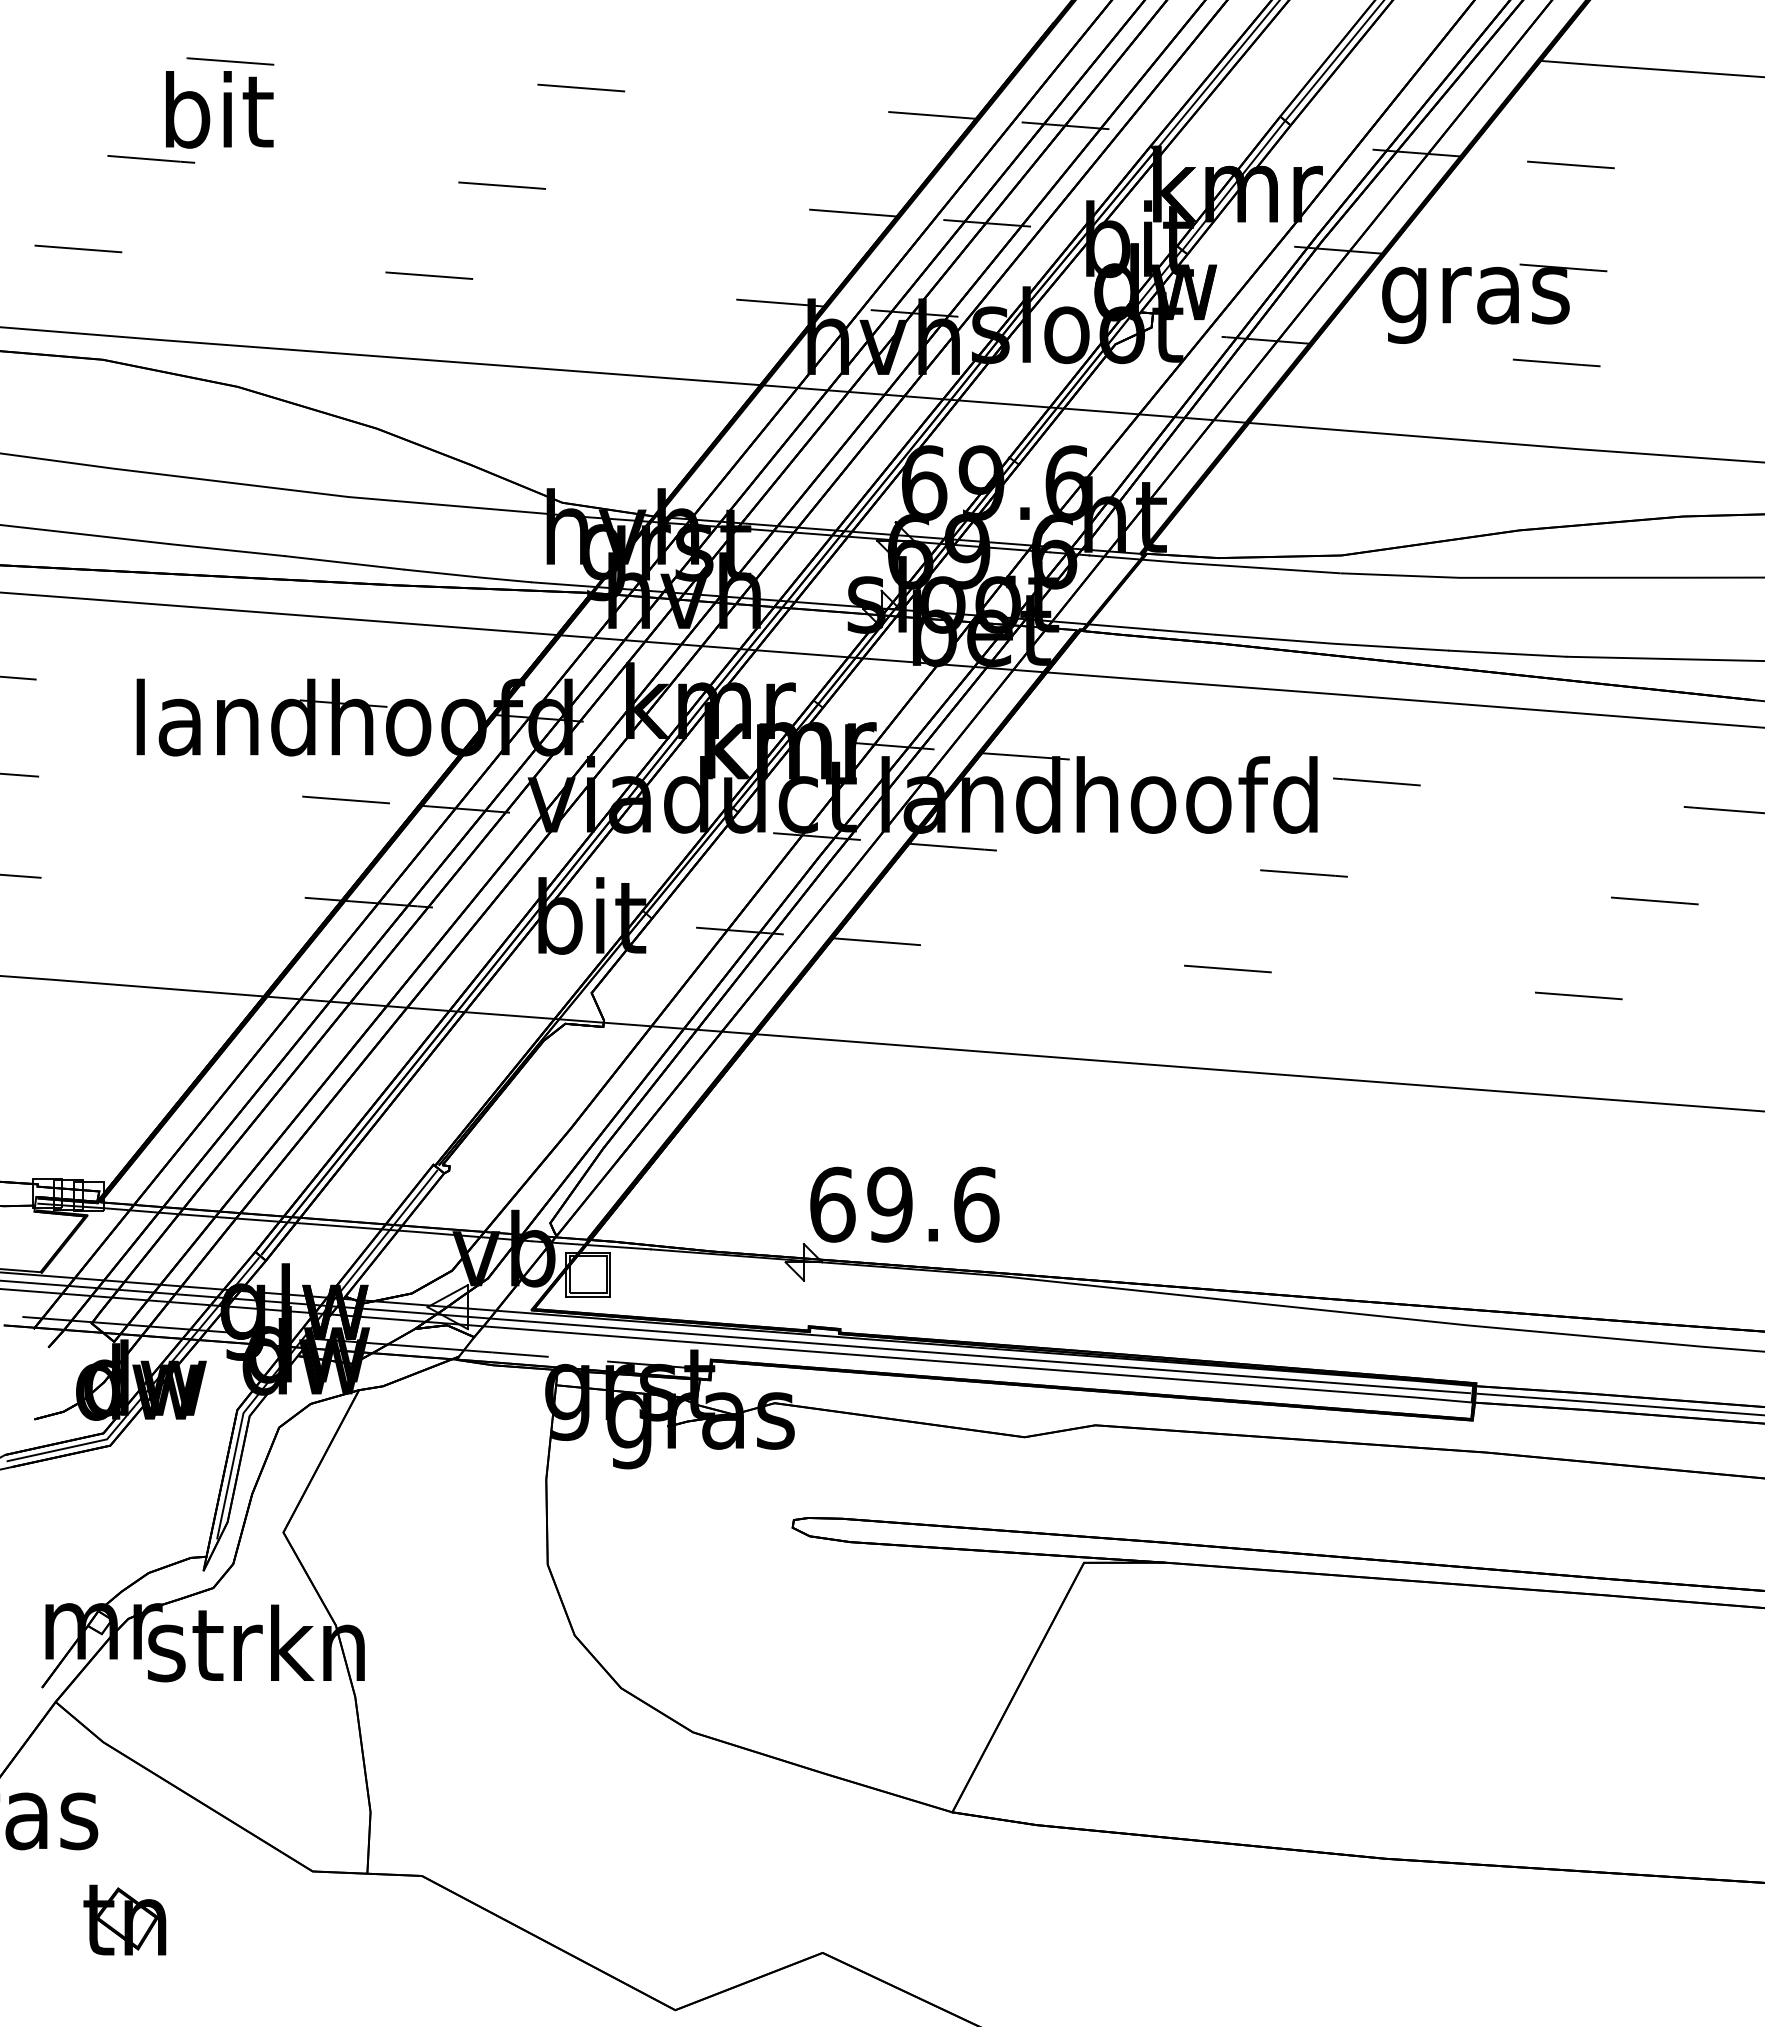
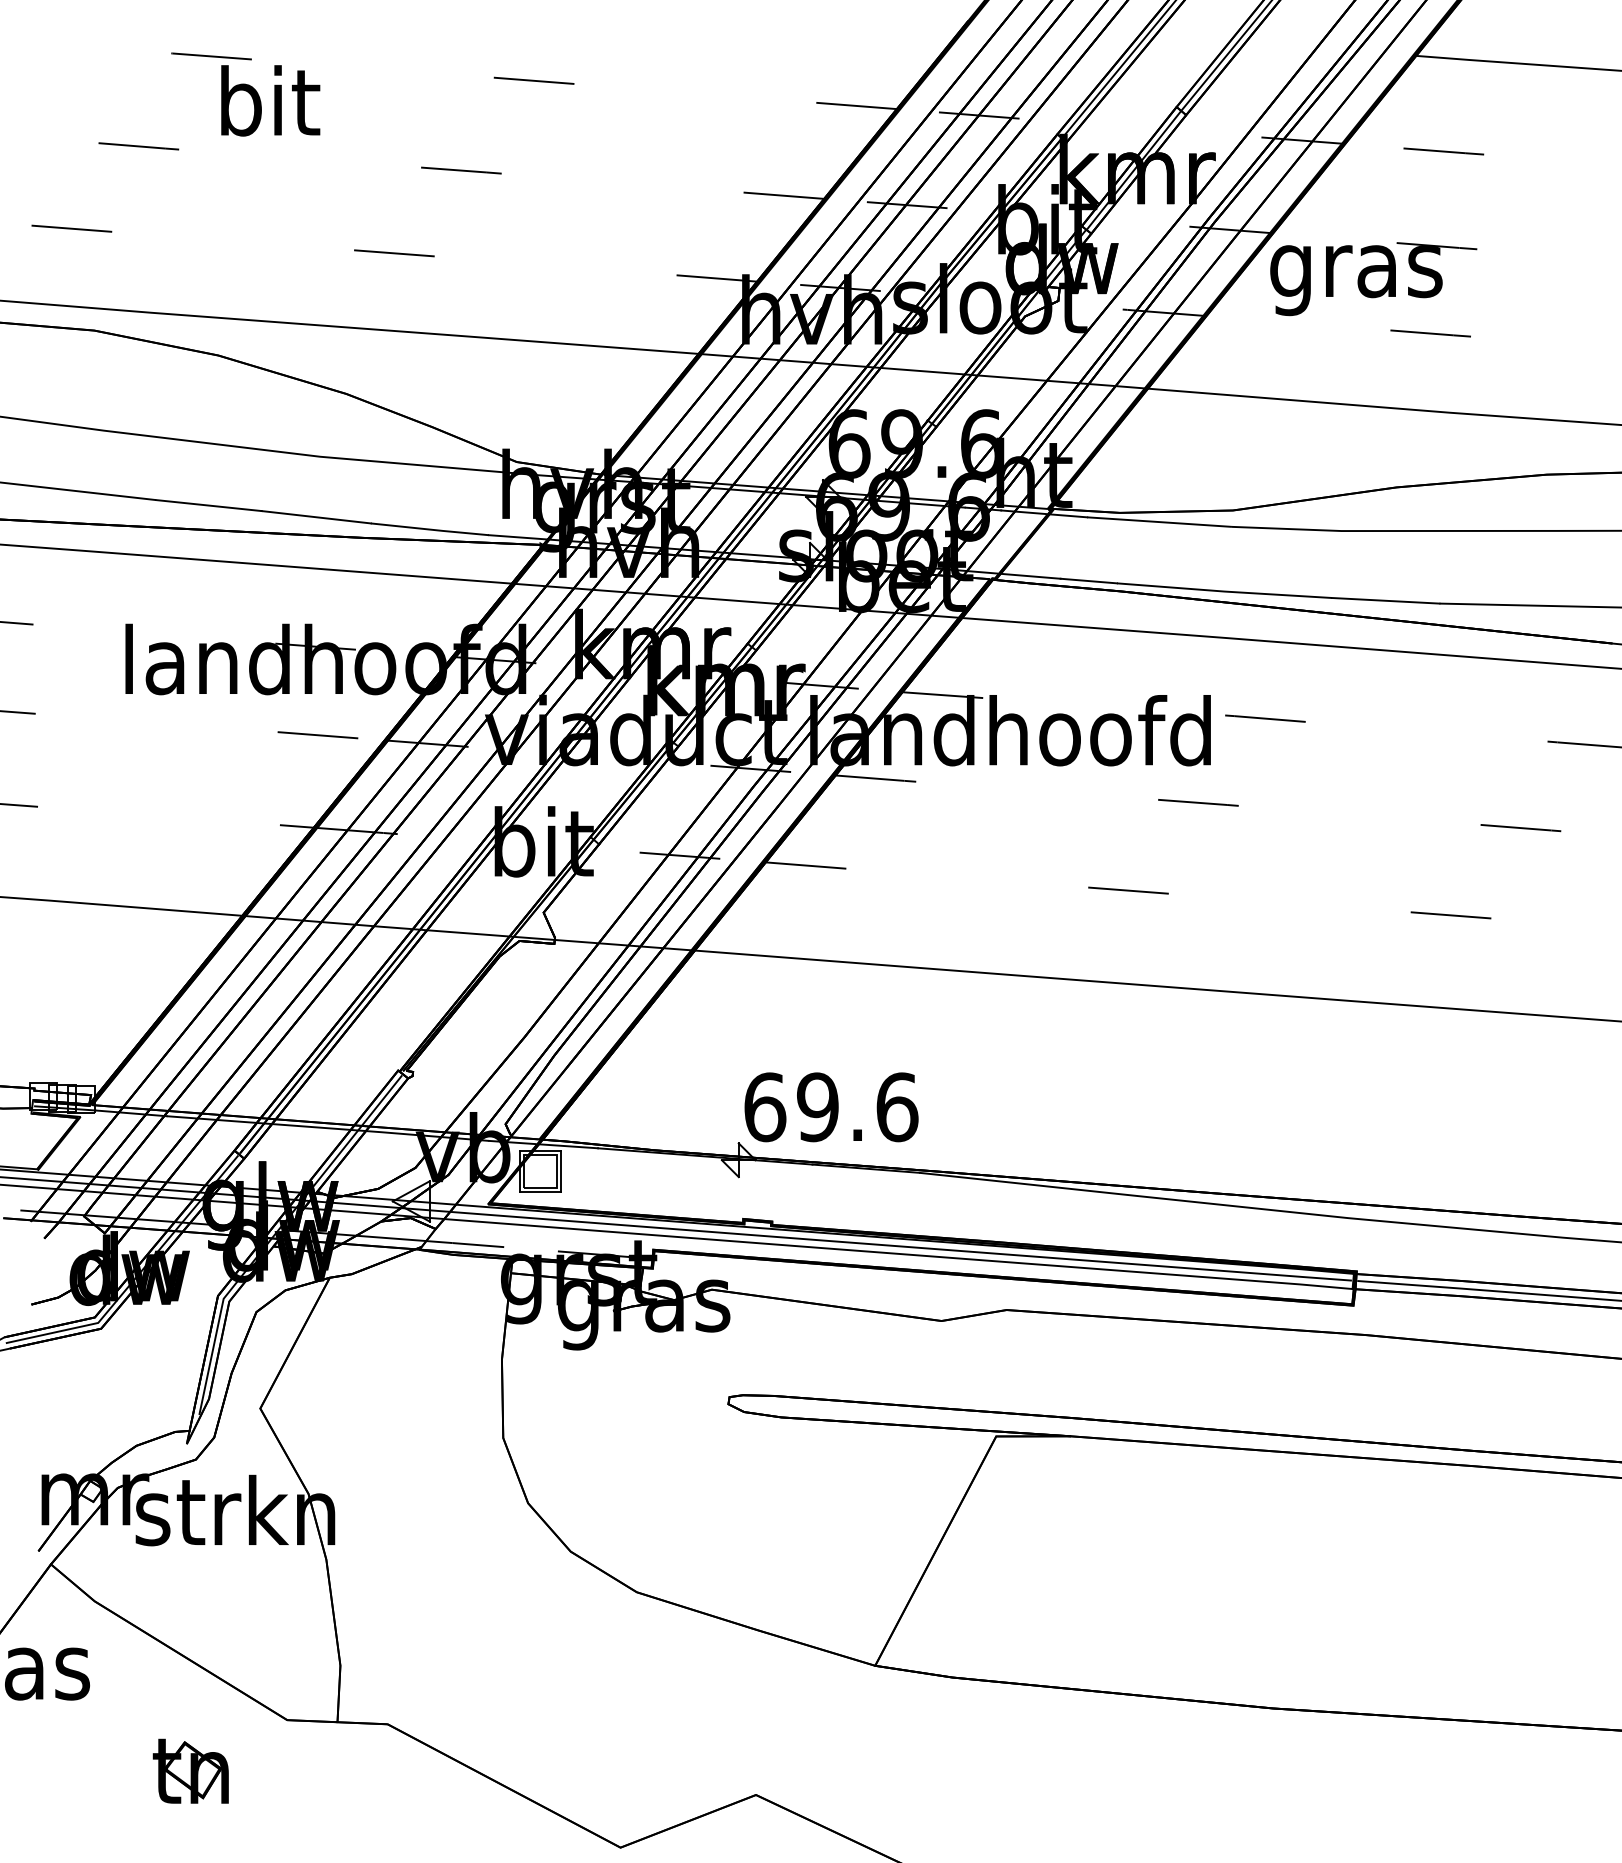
text: (219, 109) -> (270, 100), moved
part: (124, 1919) -> (190, 1770), moved

